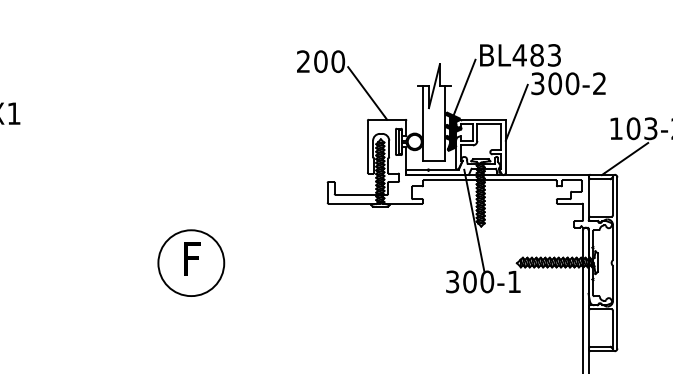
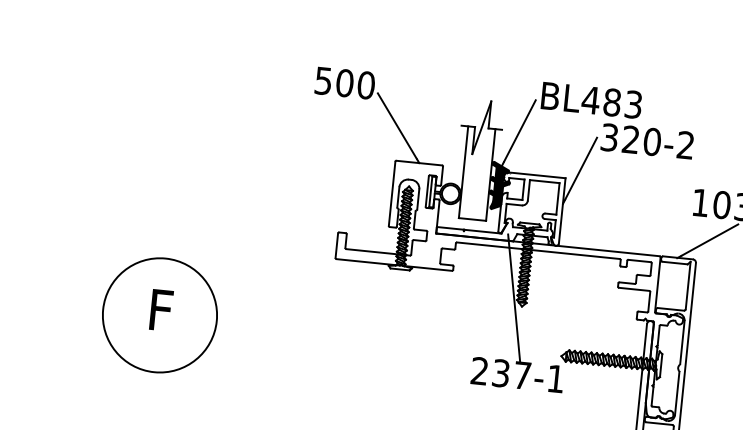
text: (303, 61) -> (323, 80), 200 -> 500
text: (555, 83) -> (631, 139), 300-2 -> 320-2
circle: (191, 263) -> (160, 315), size x1.4
text: (470, 281) -> (501, 372), 300-1 -> 237-1

